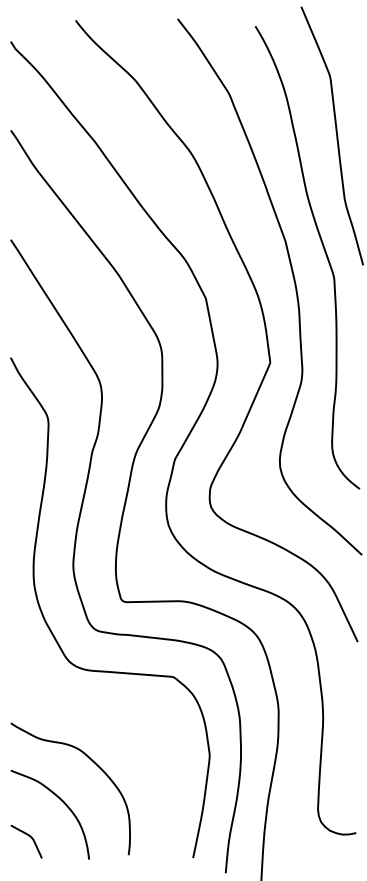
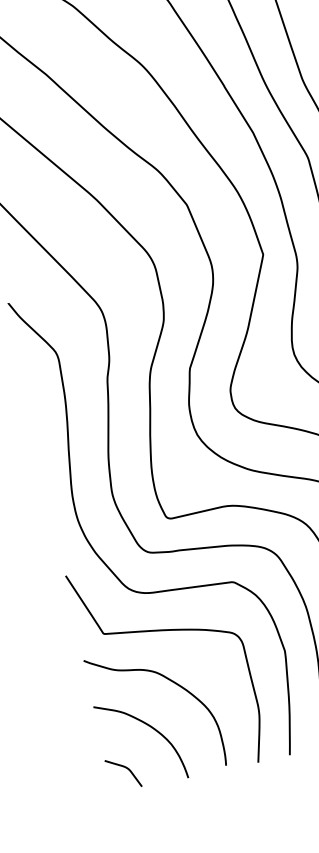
curve: (97, 711) -> (166, 631), added

